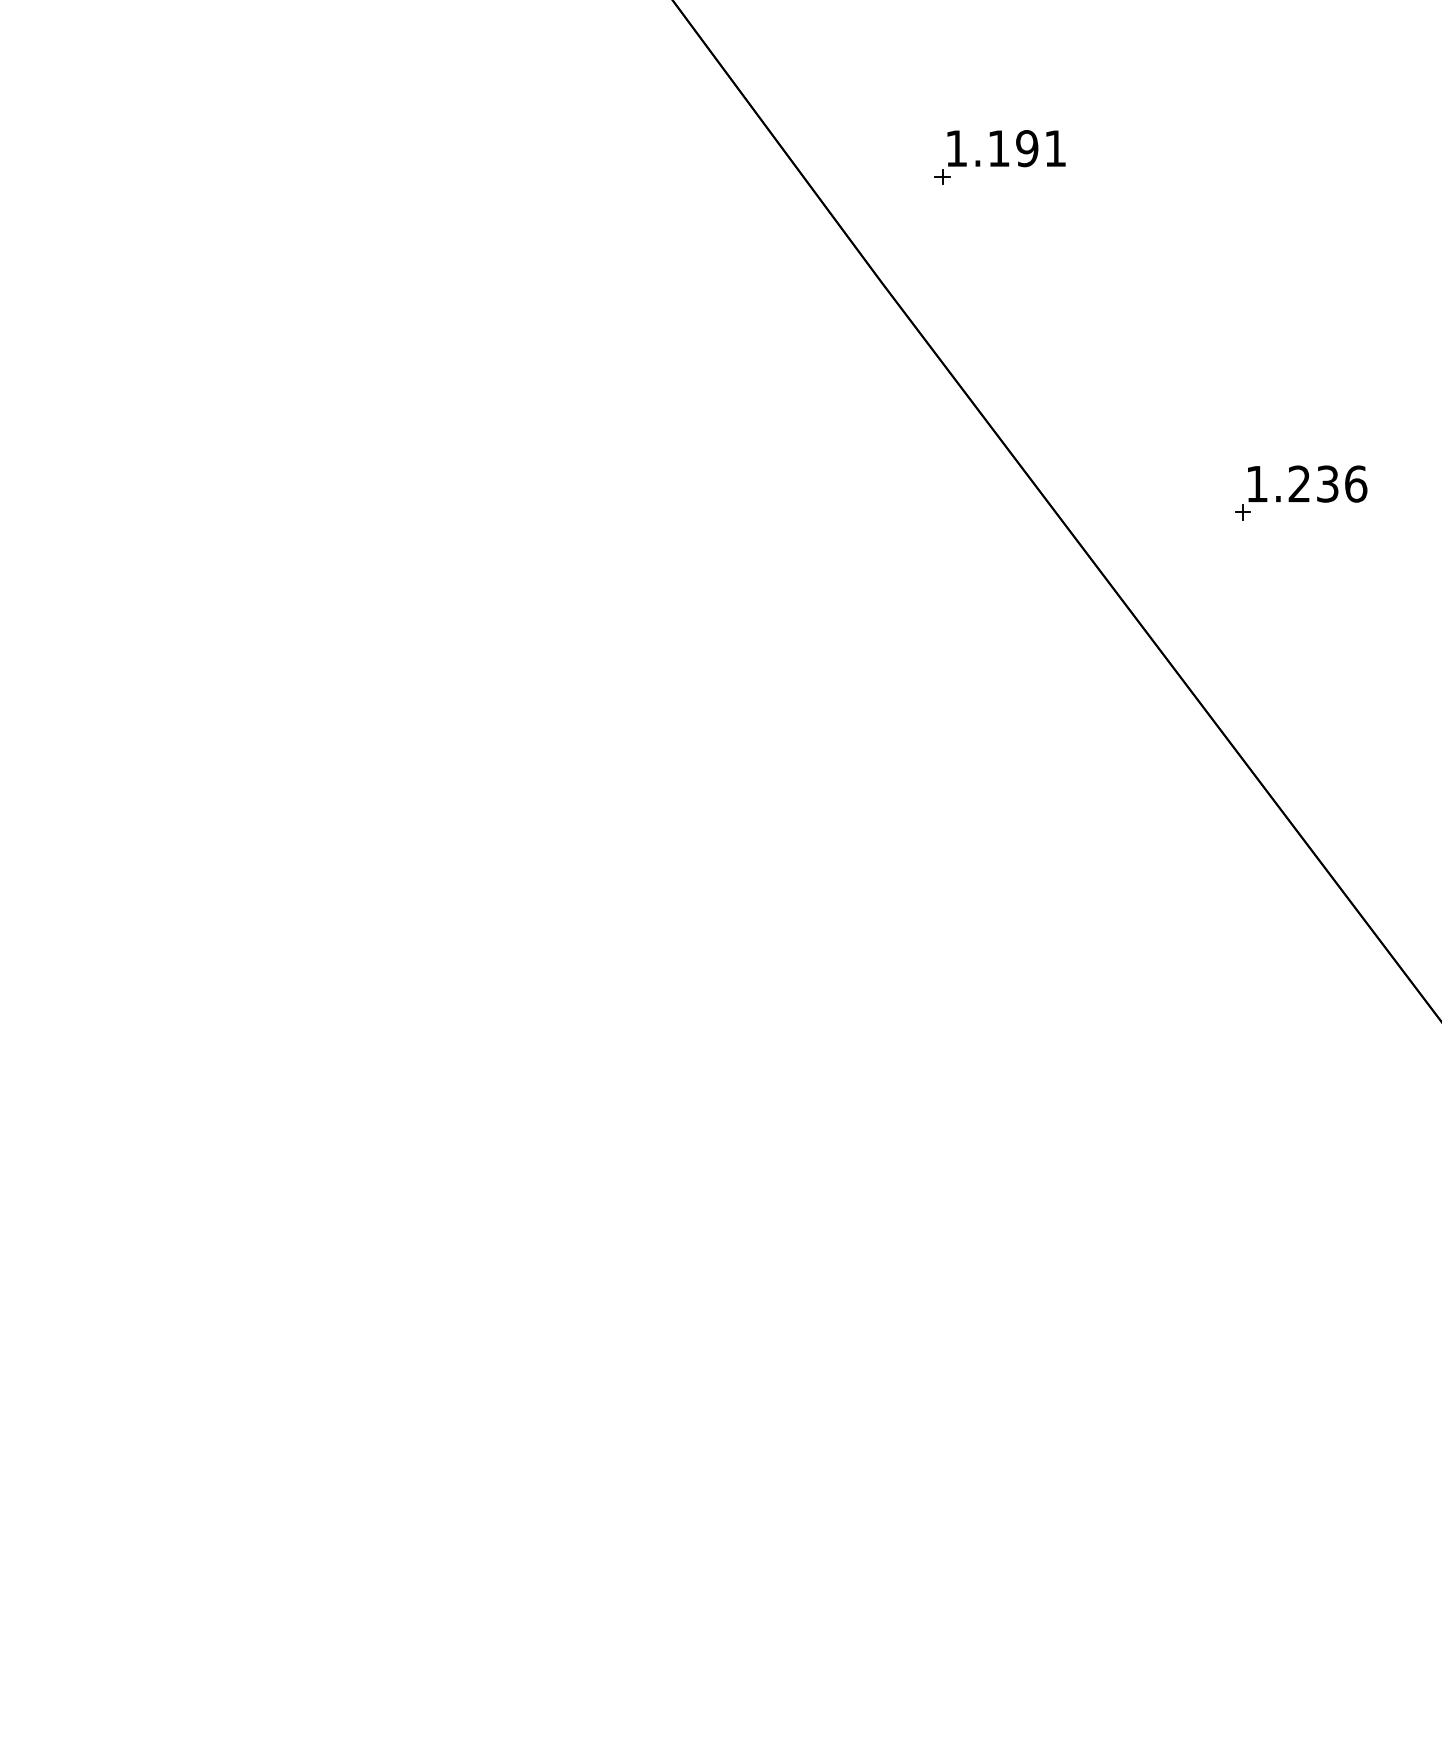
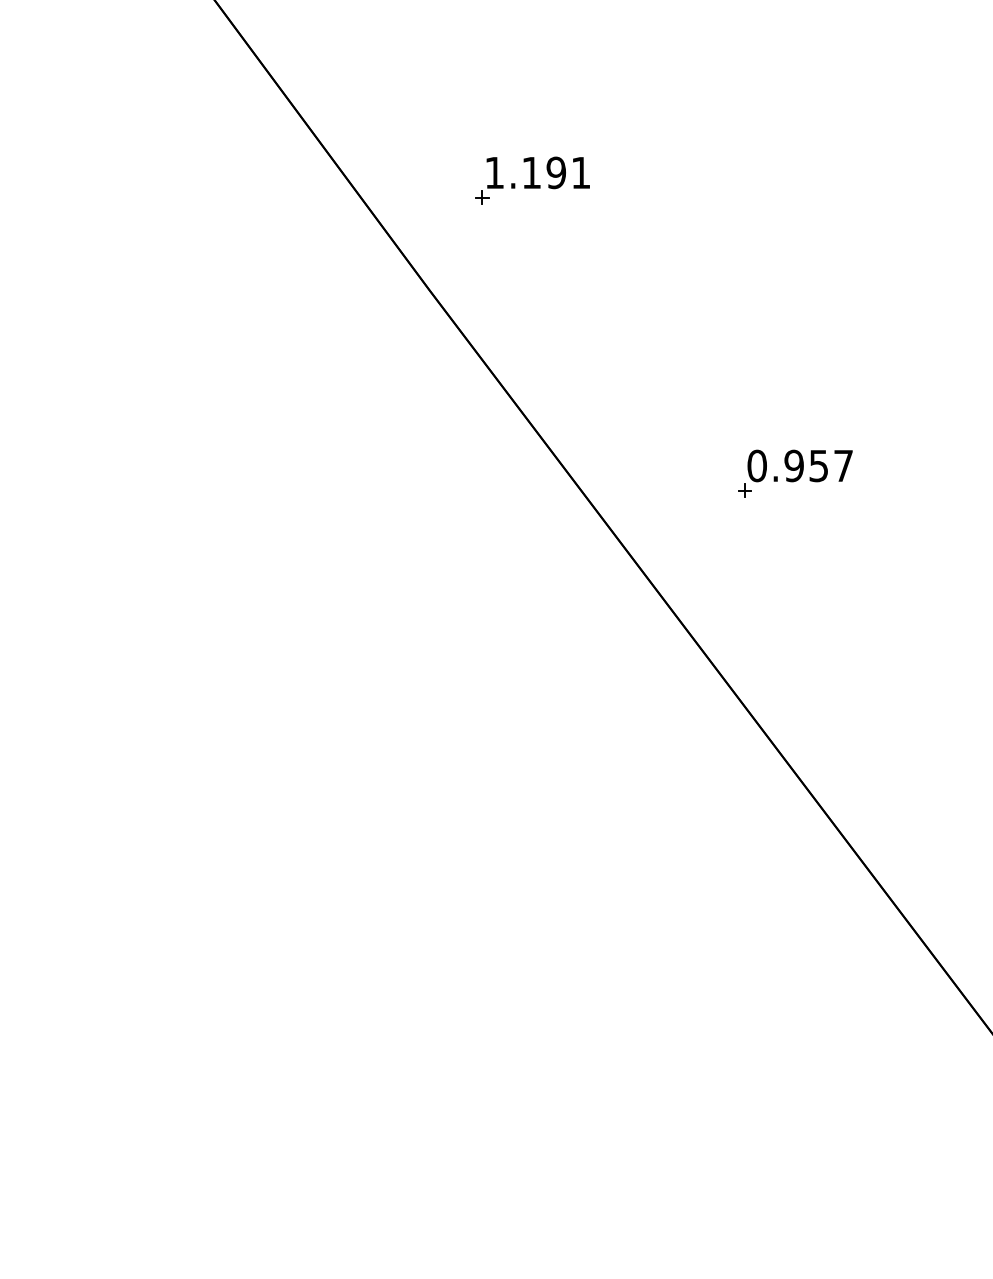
text: (1306, 483) -> (800, 465), 1.236 -> 0.957

